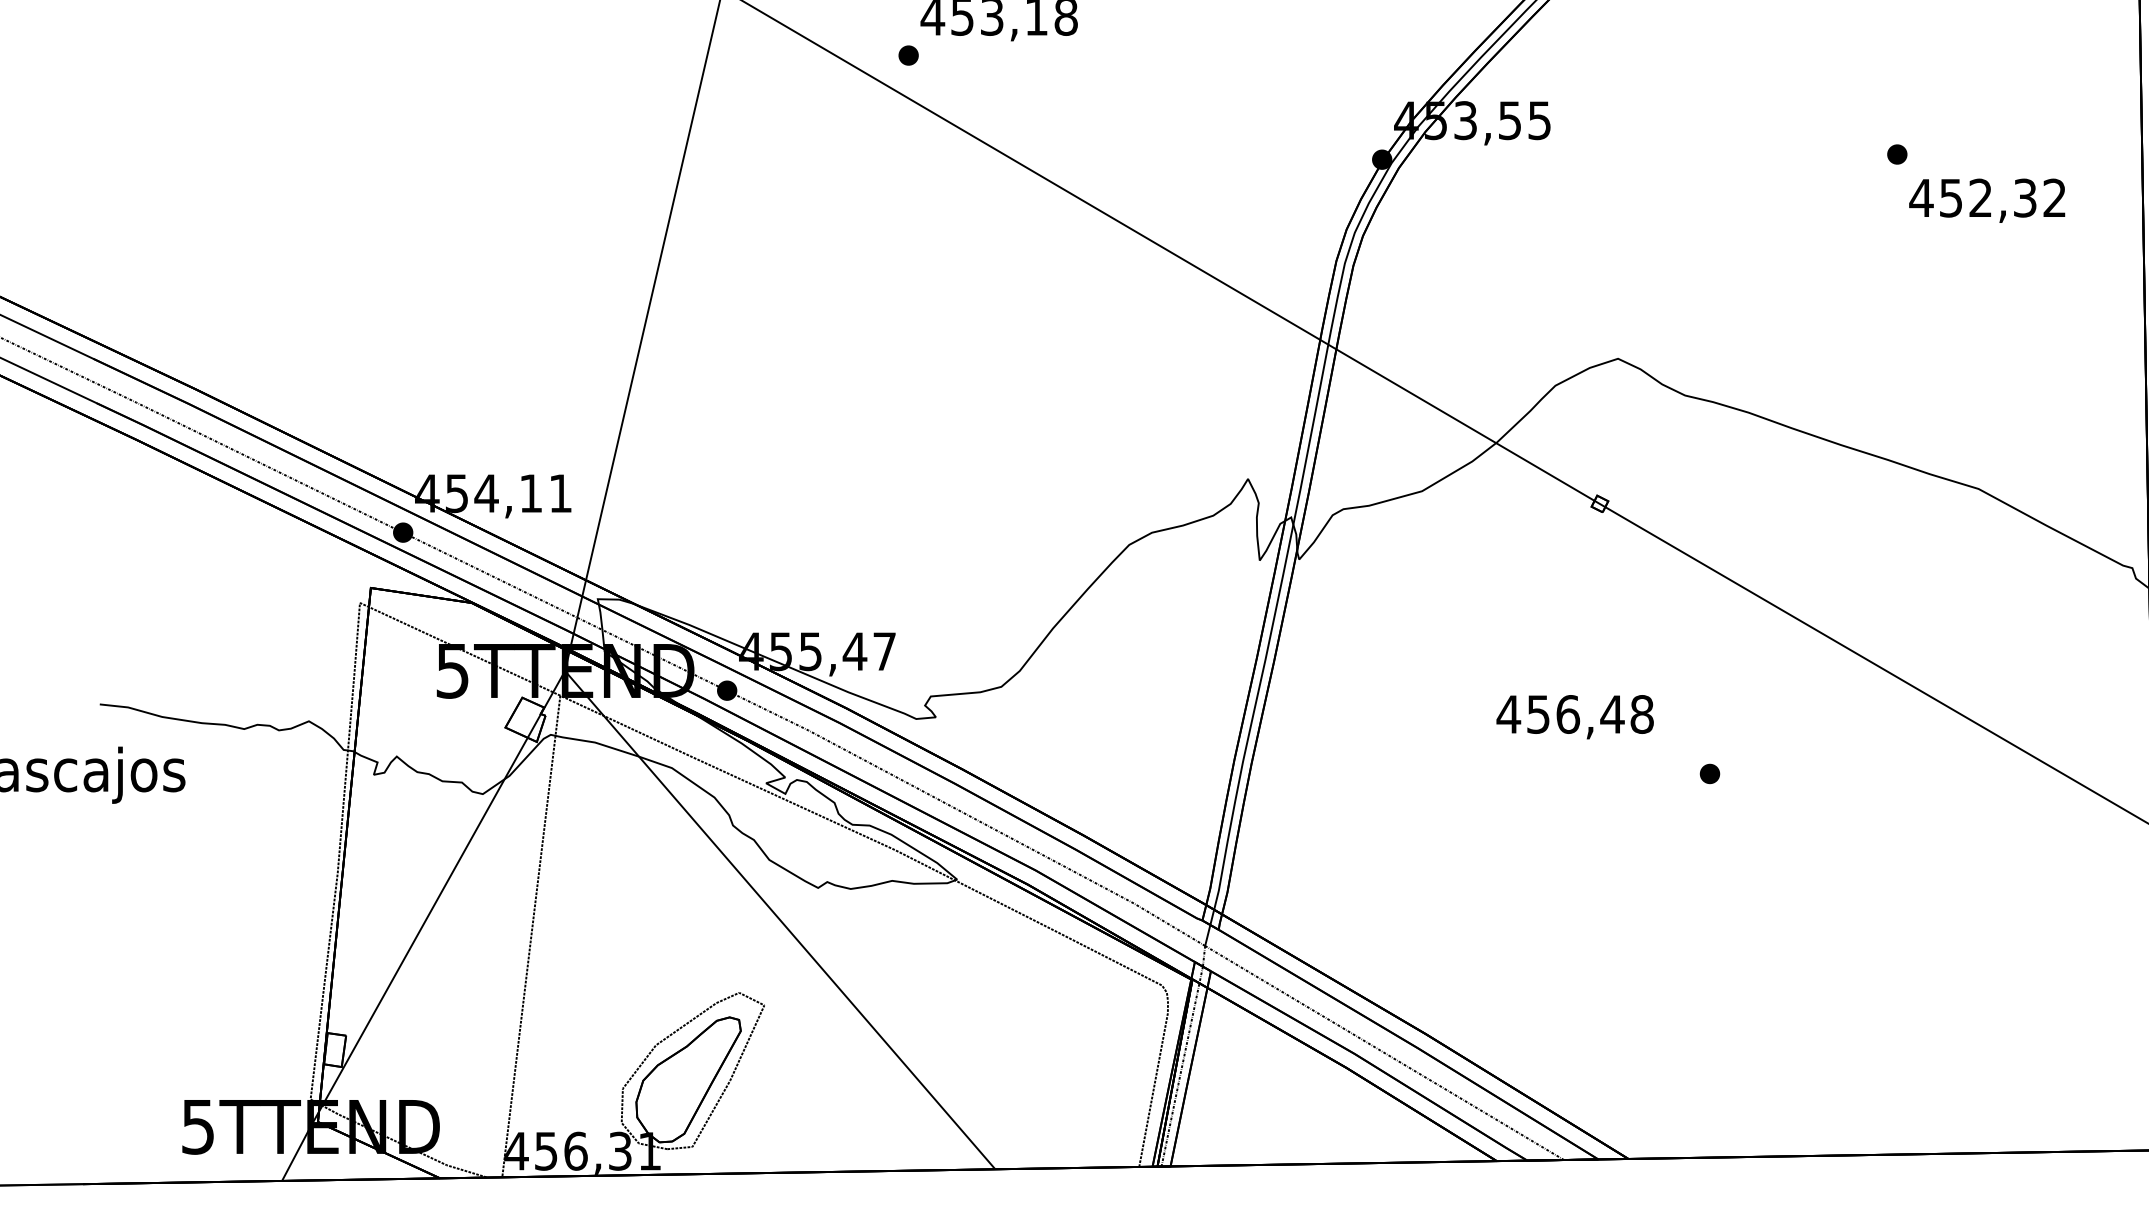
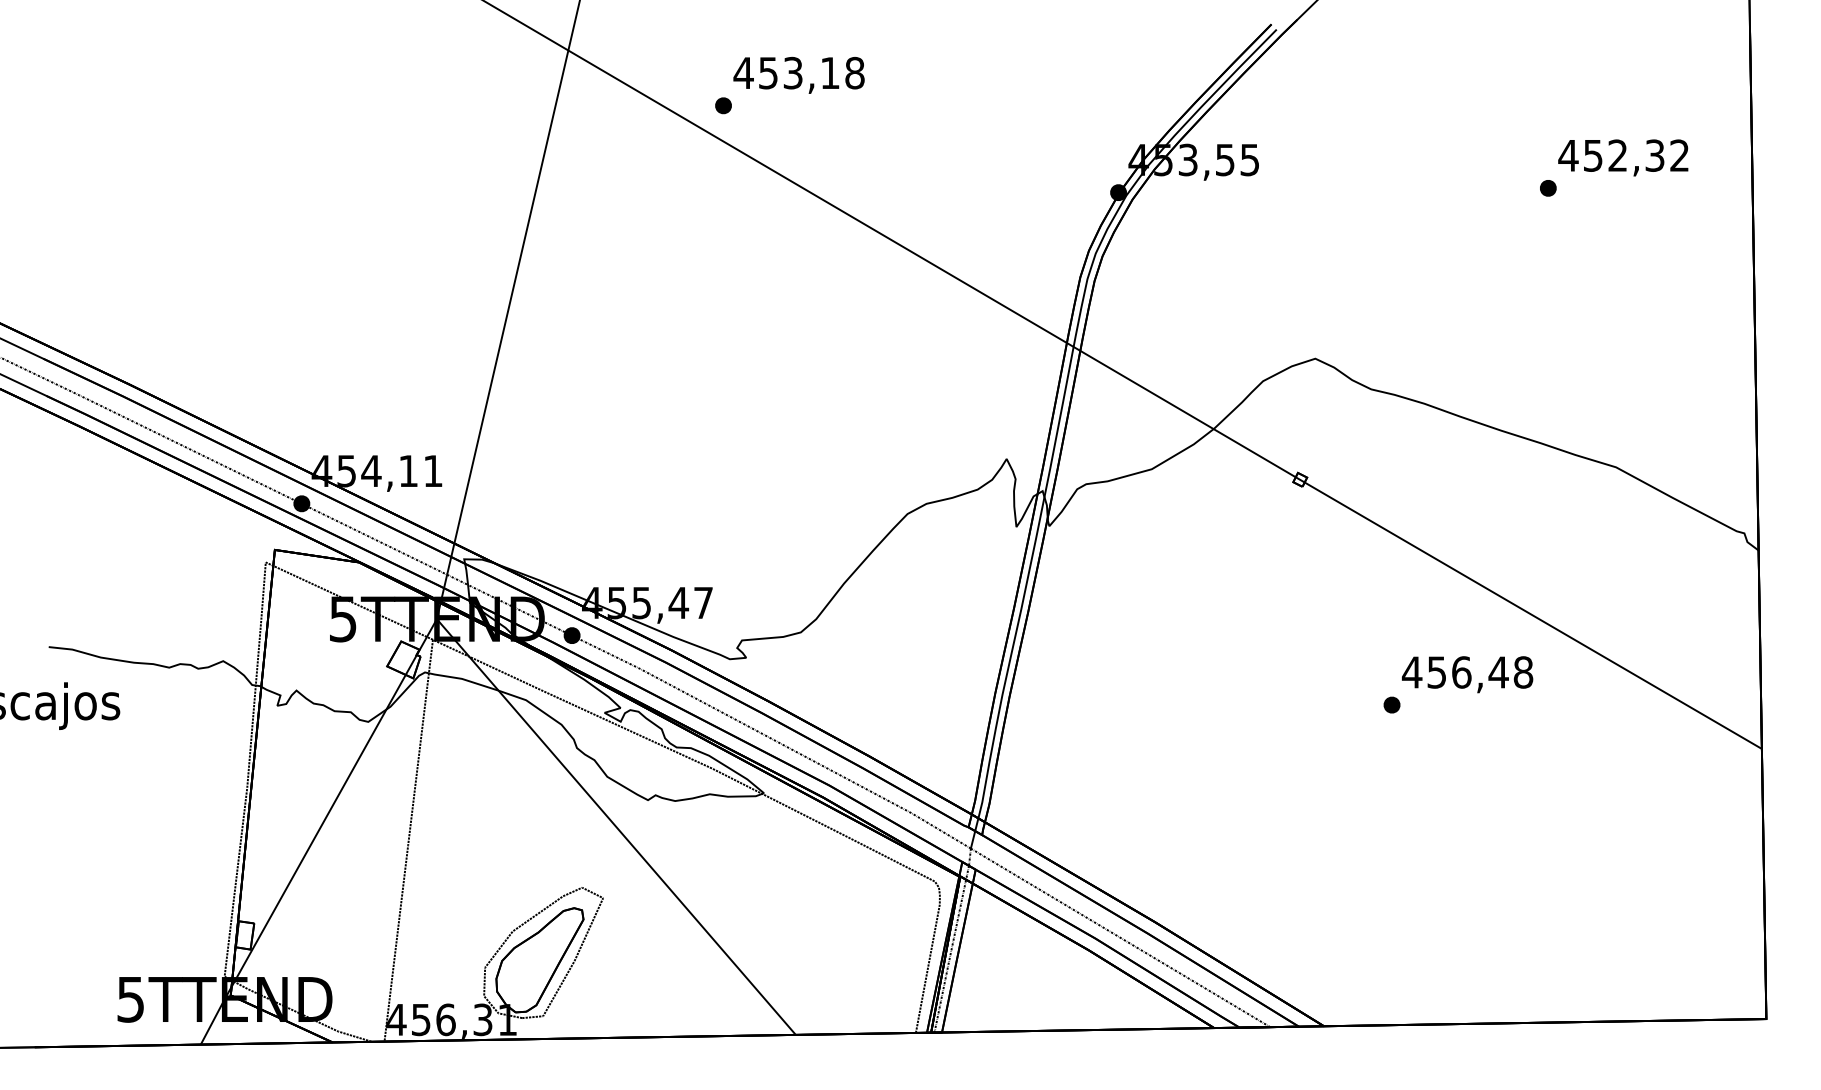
text: (1987, 200) -> (1623, 157), moved
text: (1575, 716) -> (1467, 674), moved

